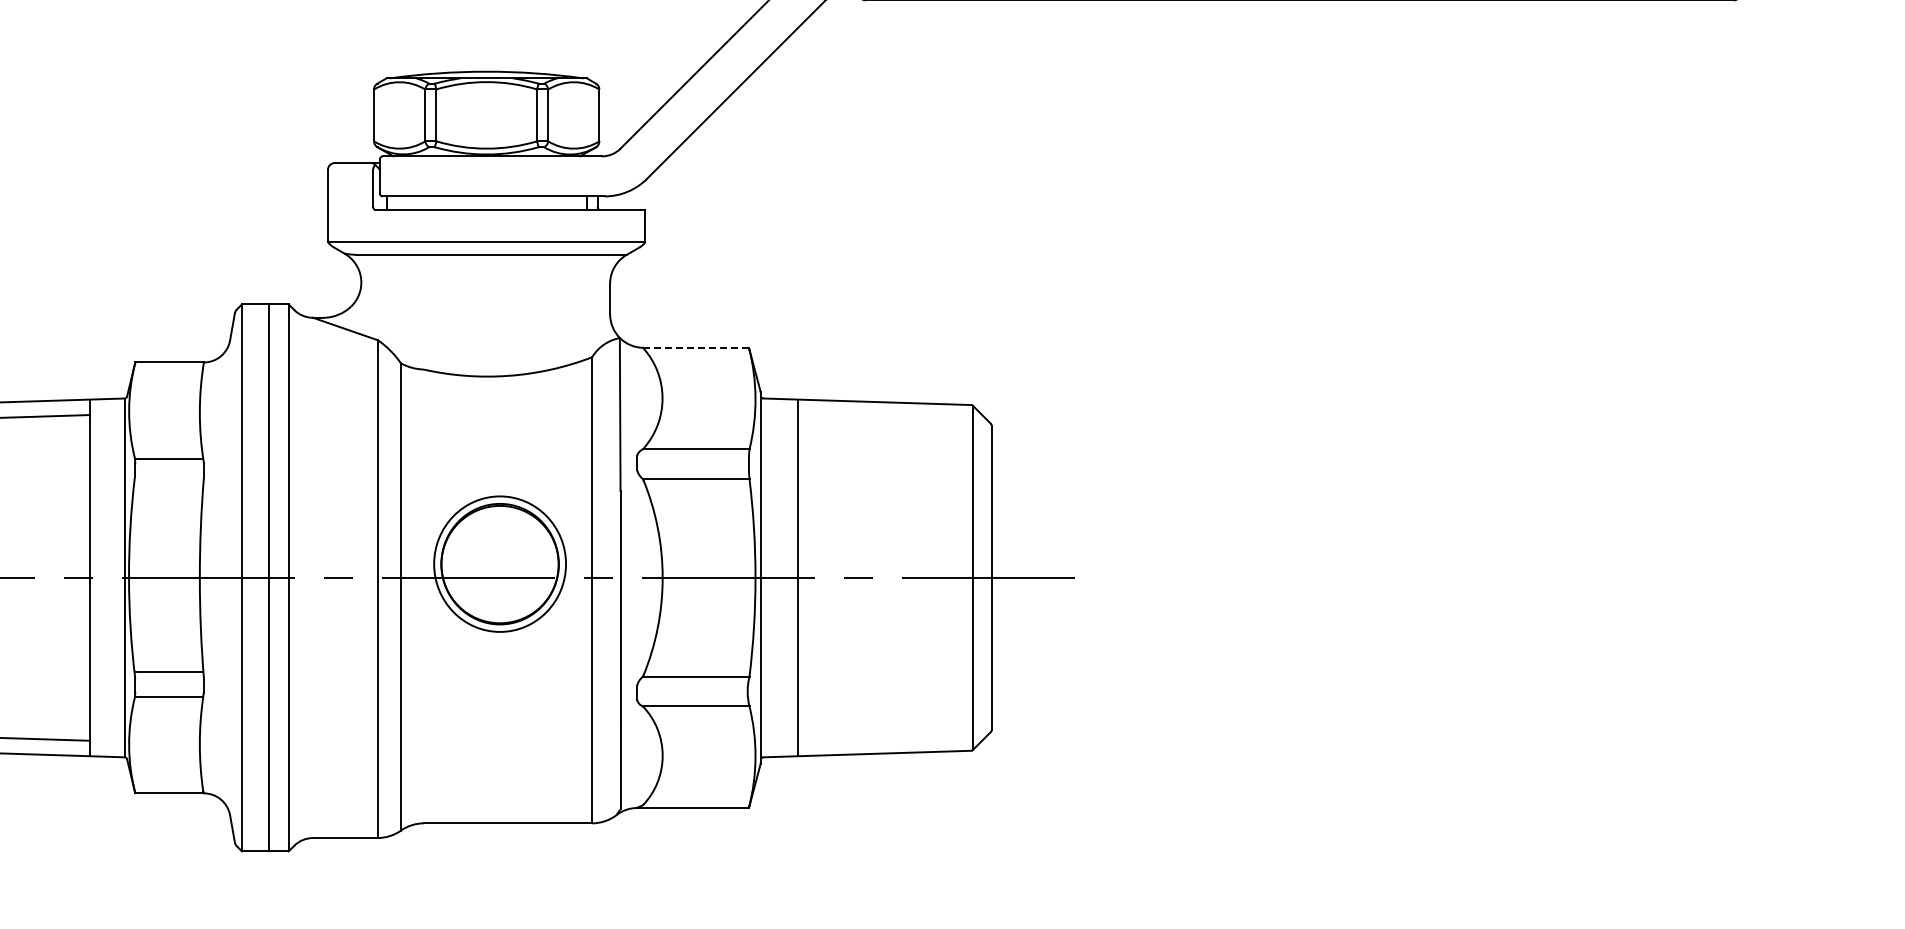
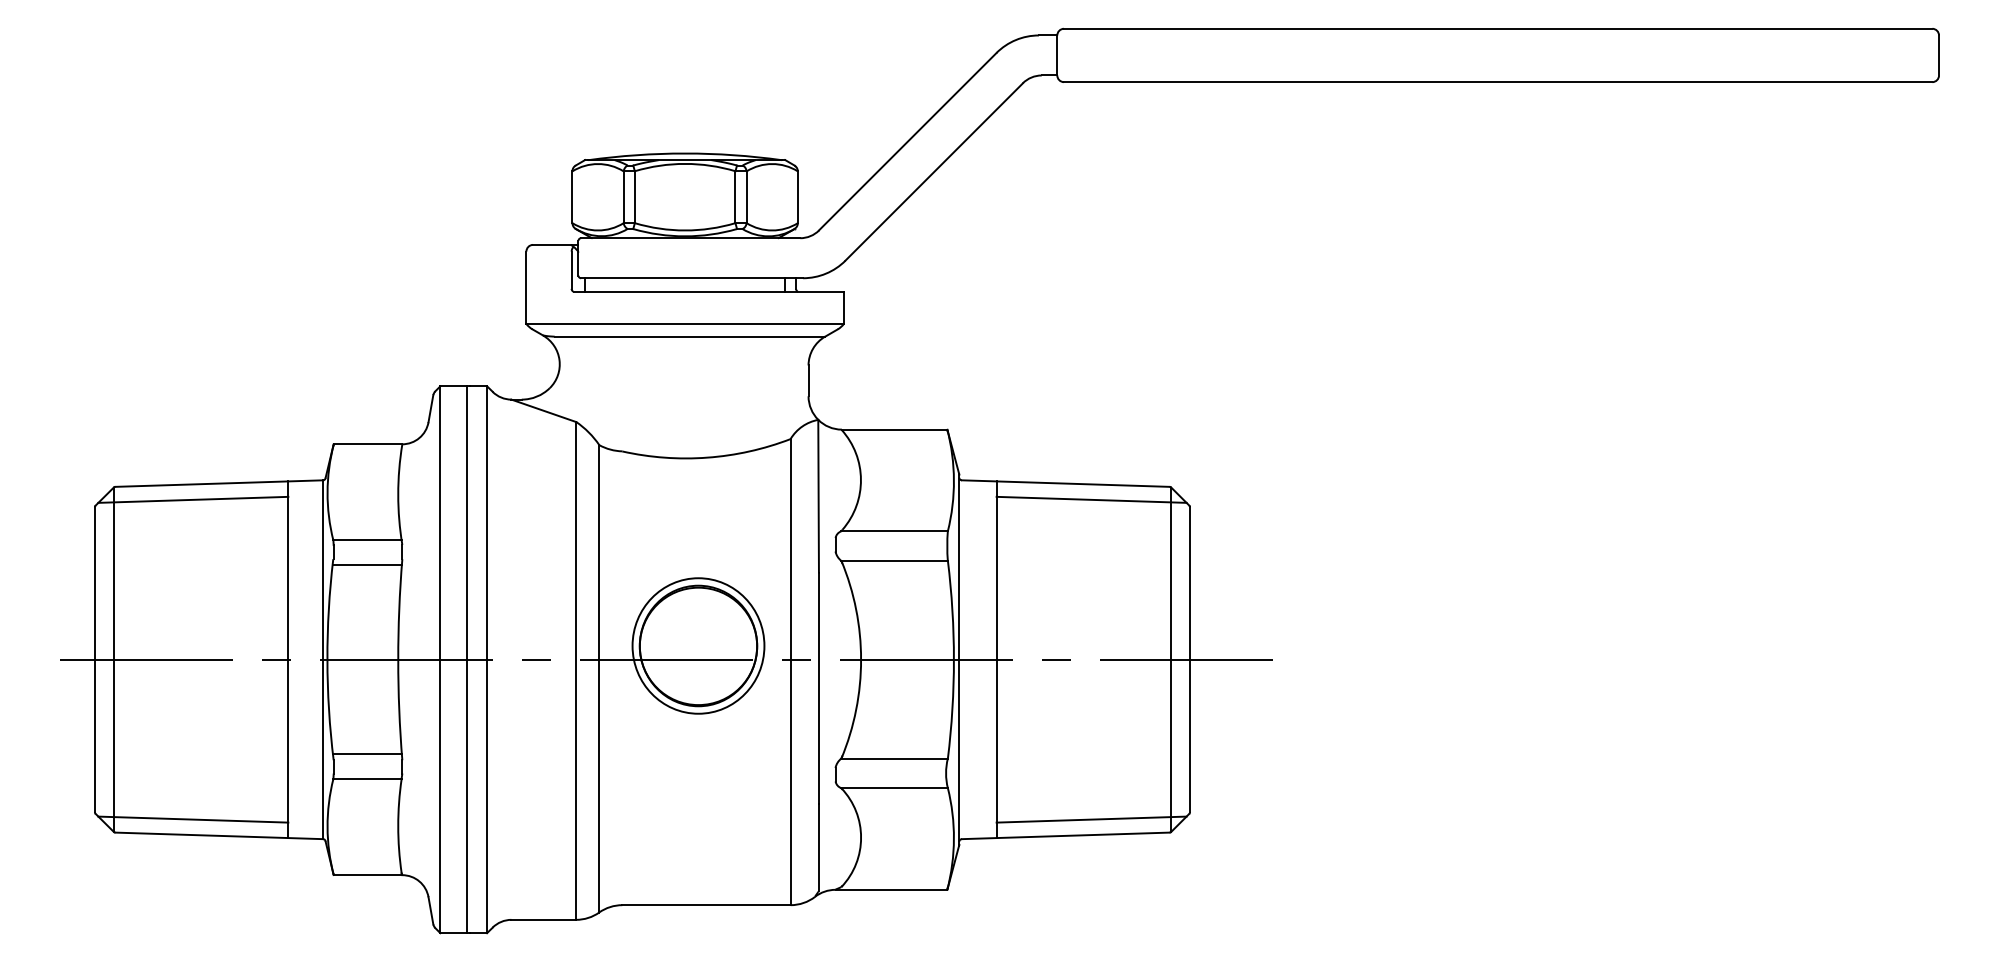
line: (696, 347) -> (894, 429), dashed -> solid
line: (893, 417) -> (1091, 499), added
line: (169, 483) -> (367, 565), added
line: (893, 737) -> (1091, 819), added

